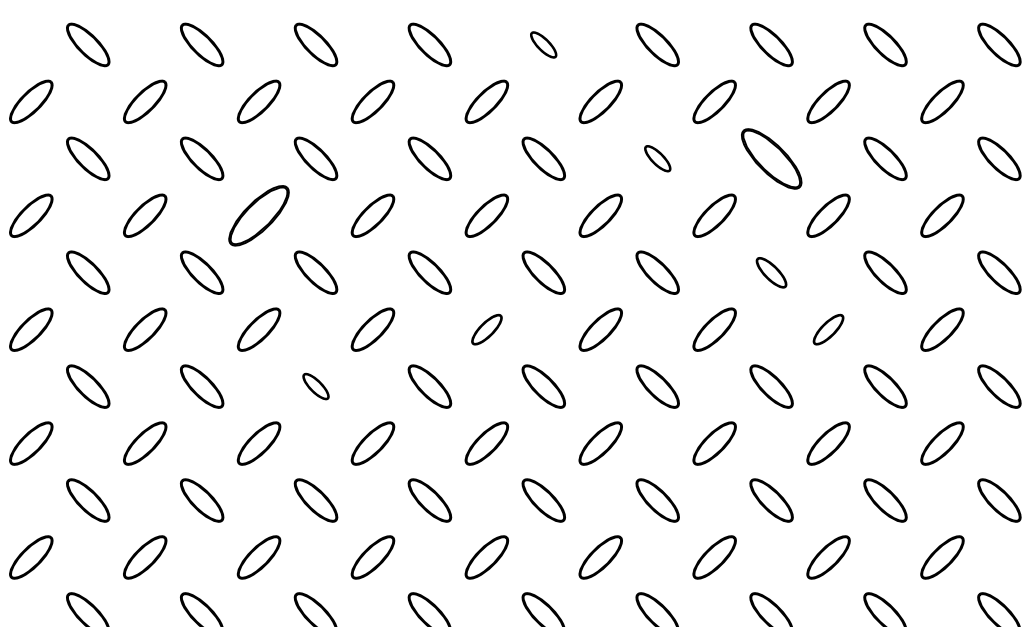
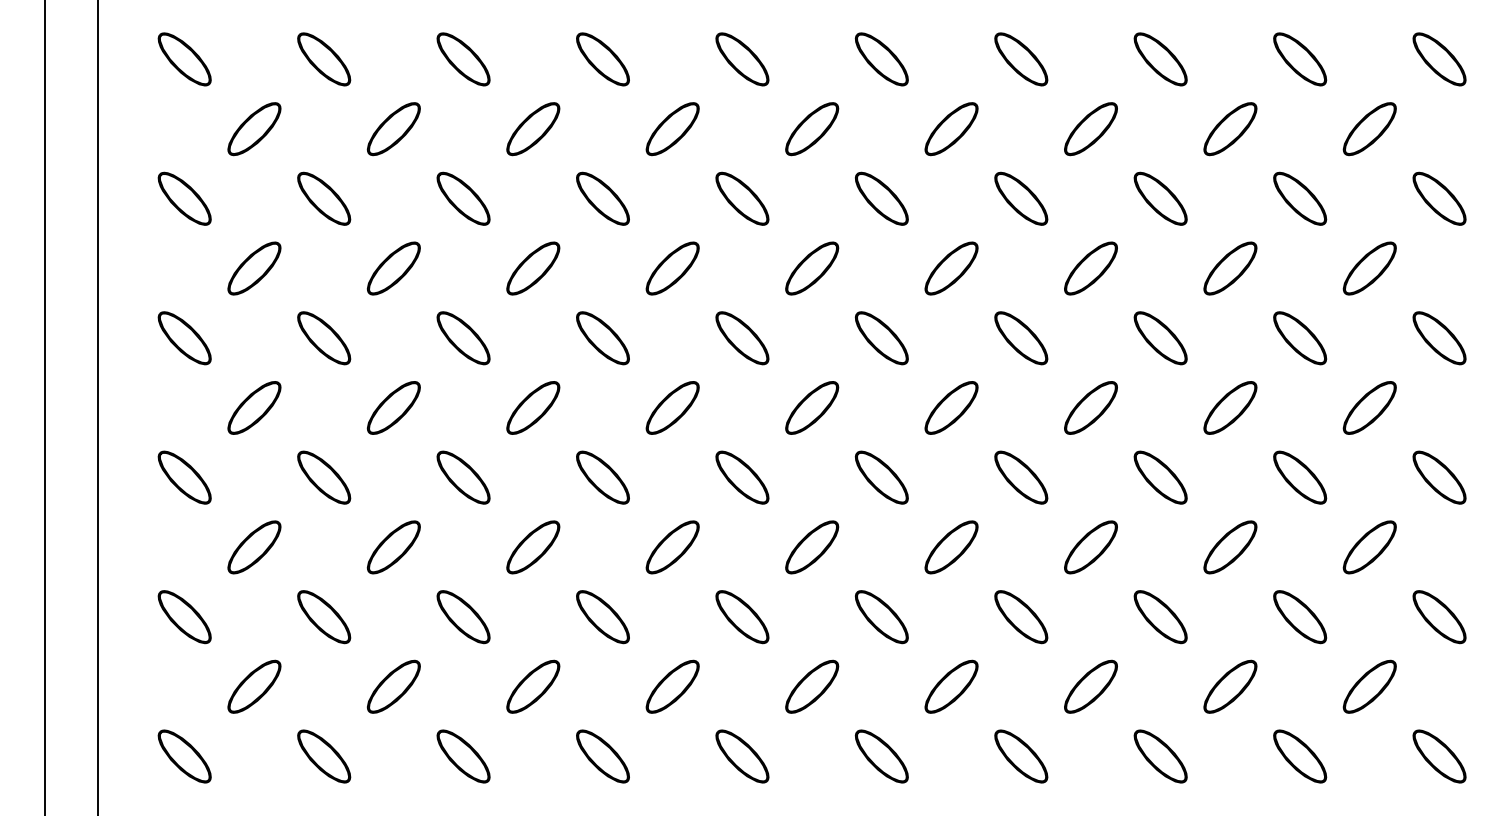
part: (543, 45) -> (881, 59), size x1.67
part: (657, 158) -> (1021, 198), size x1.67
part: (771, 158) -> (1160, 198), size x0.71
part: (259, 215) -> (533, 268), size x0.71
part: (771, 272) -> (1160, 338), size x1.43
part: (487, 329) -> (812, 407), size x1.43
part: (828, 329) -> (1230, 407), size x1.43
part: (315, 386) -> (602, 477), size x1.67

